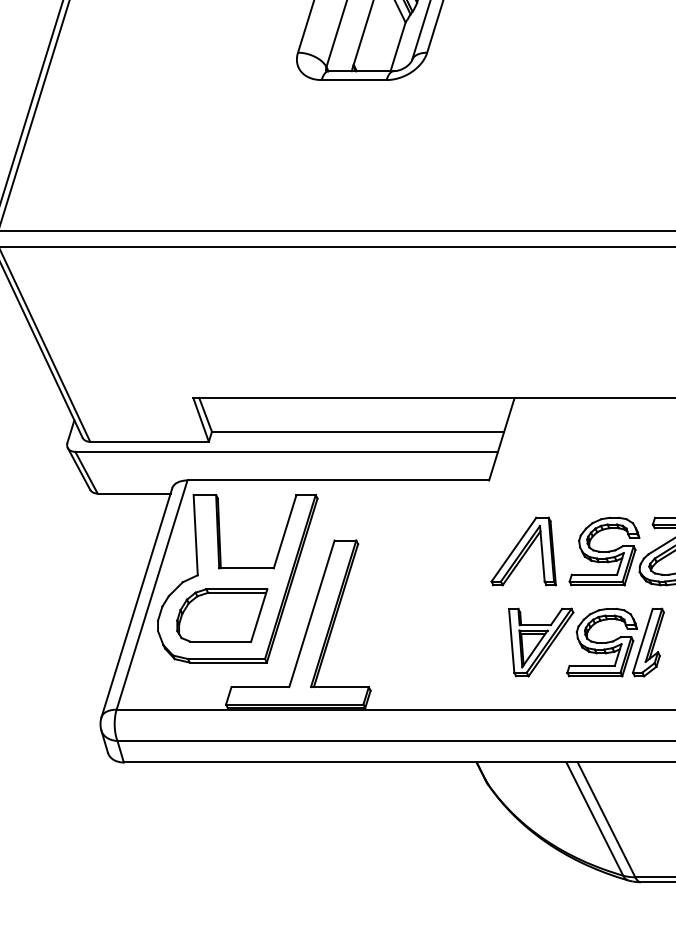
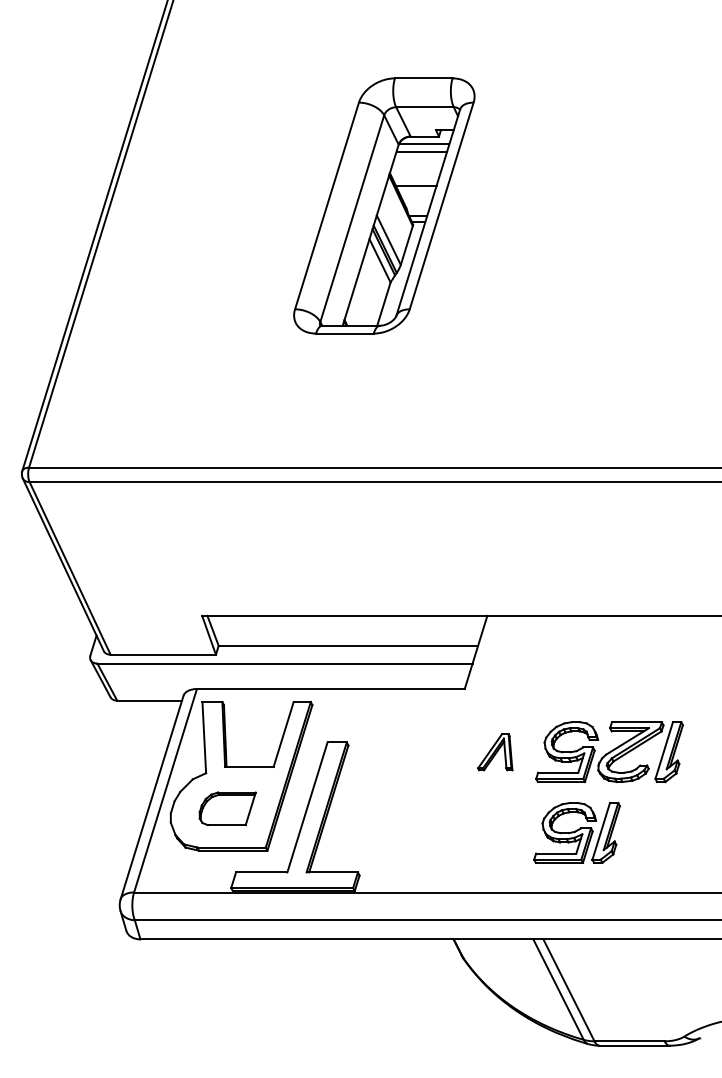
part: (522, 551) -> (494, 752), size x0.6
part: (221, 615) -> (227, 808), size x0.7
part: (540, 642) -> (510, 832), removed

